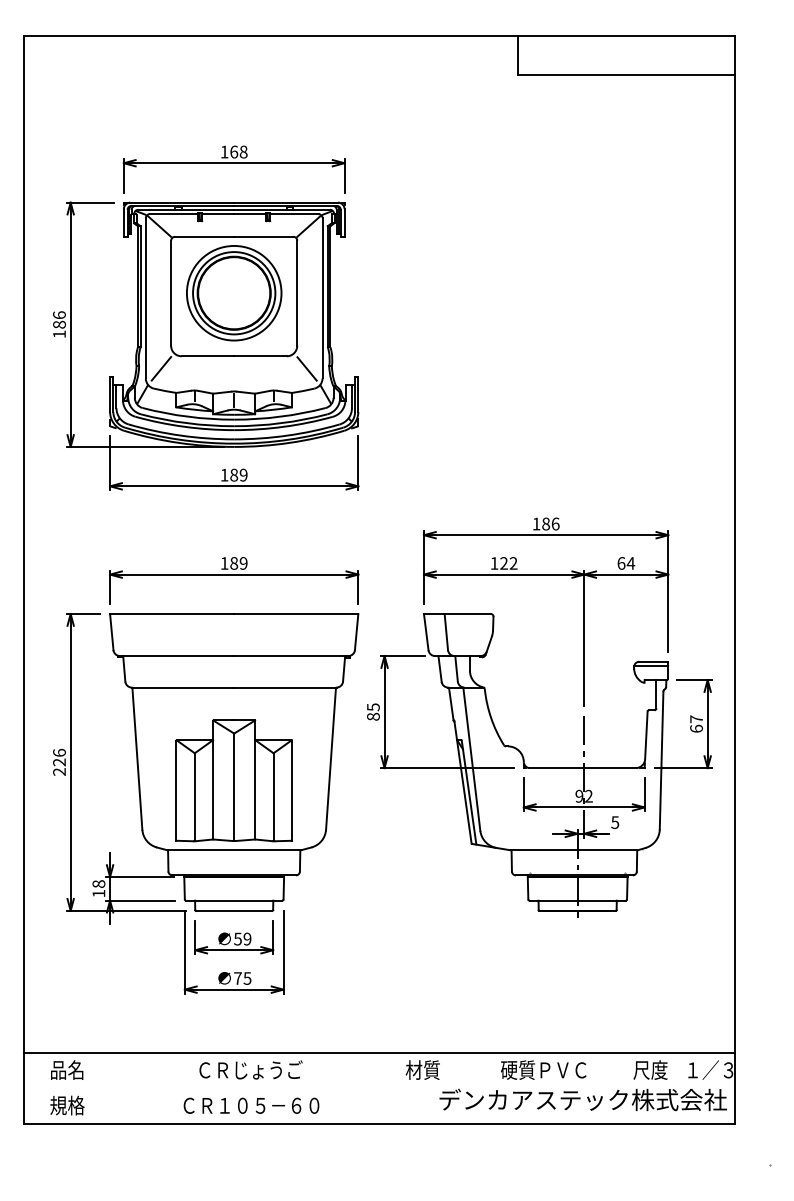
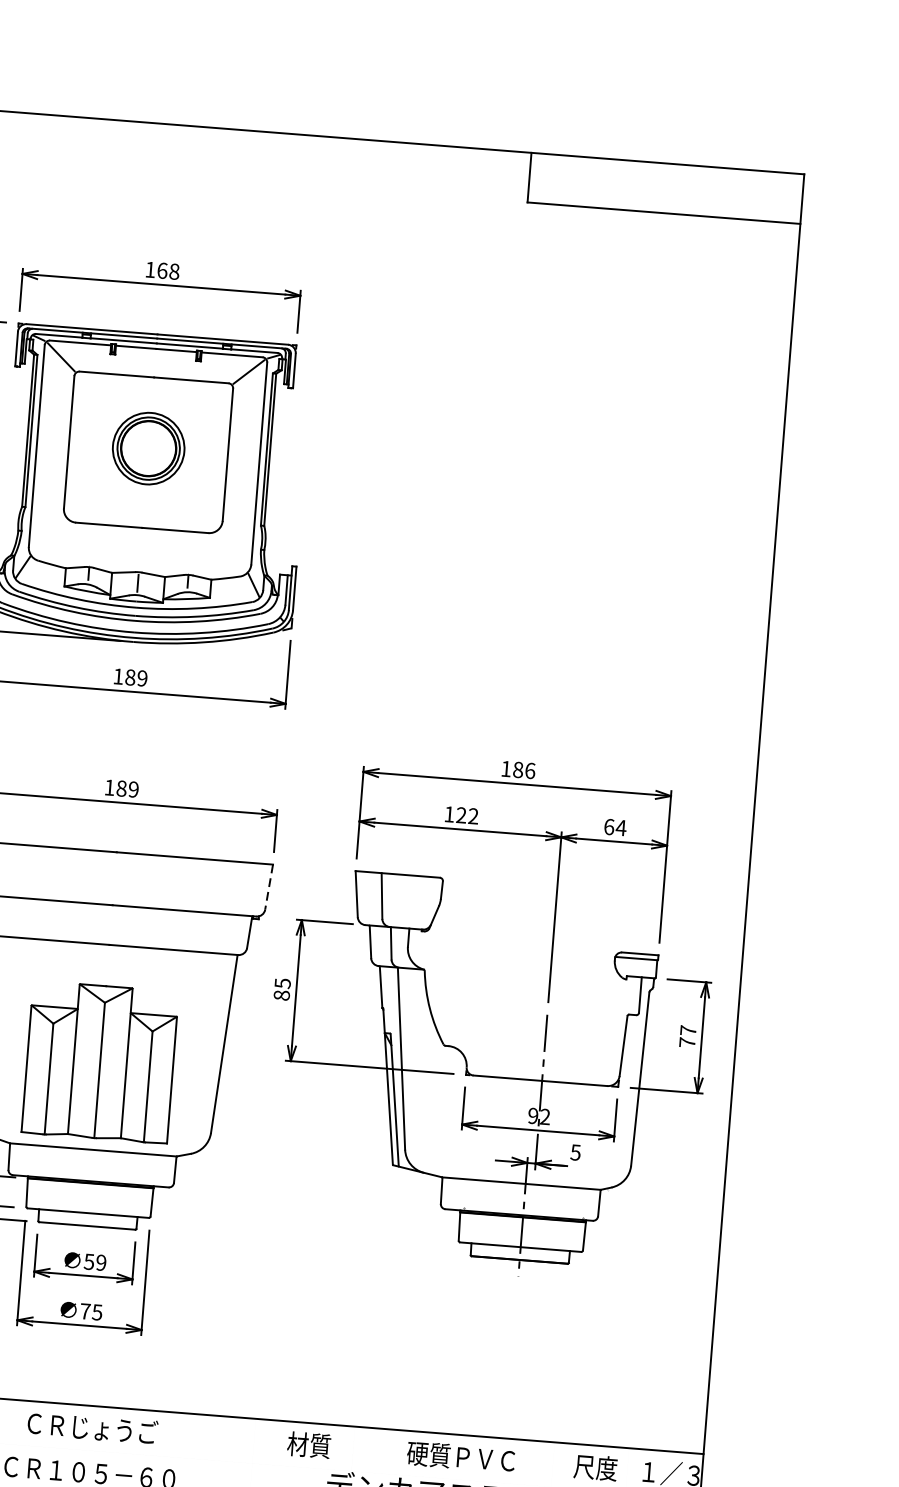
part: (234, 293) -> (148, 448), size x0.6
line: (161, 368) -> (49, 536), removed
line: (306, 368) -> (232, 550), removed
line: (356, 632) -> (268, 887), solid -> dashed
text: (696, 728) -> (687, 1042), 67 -> 77

